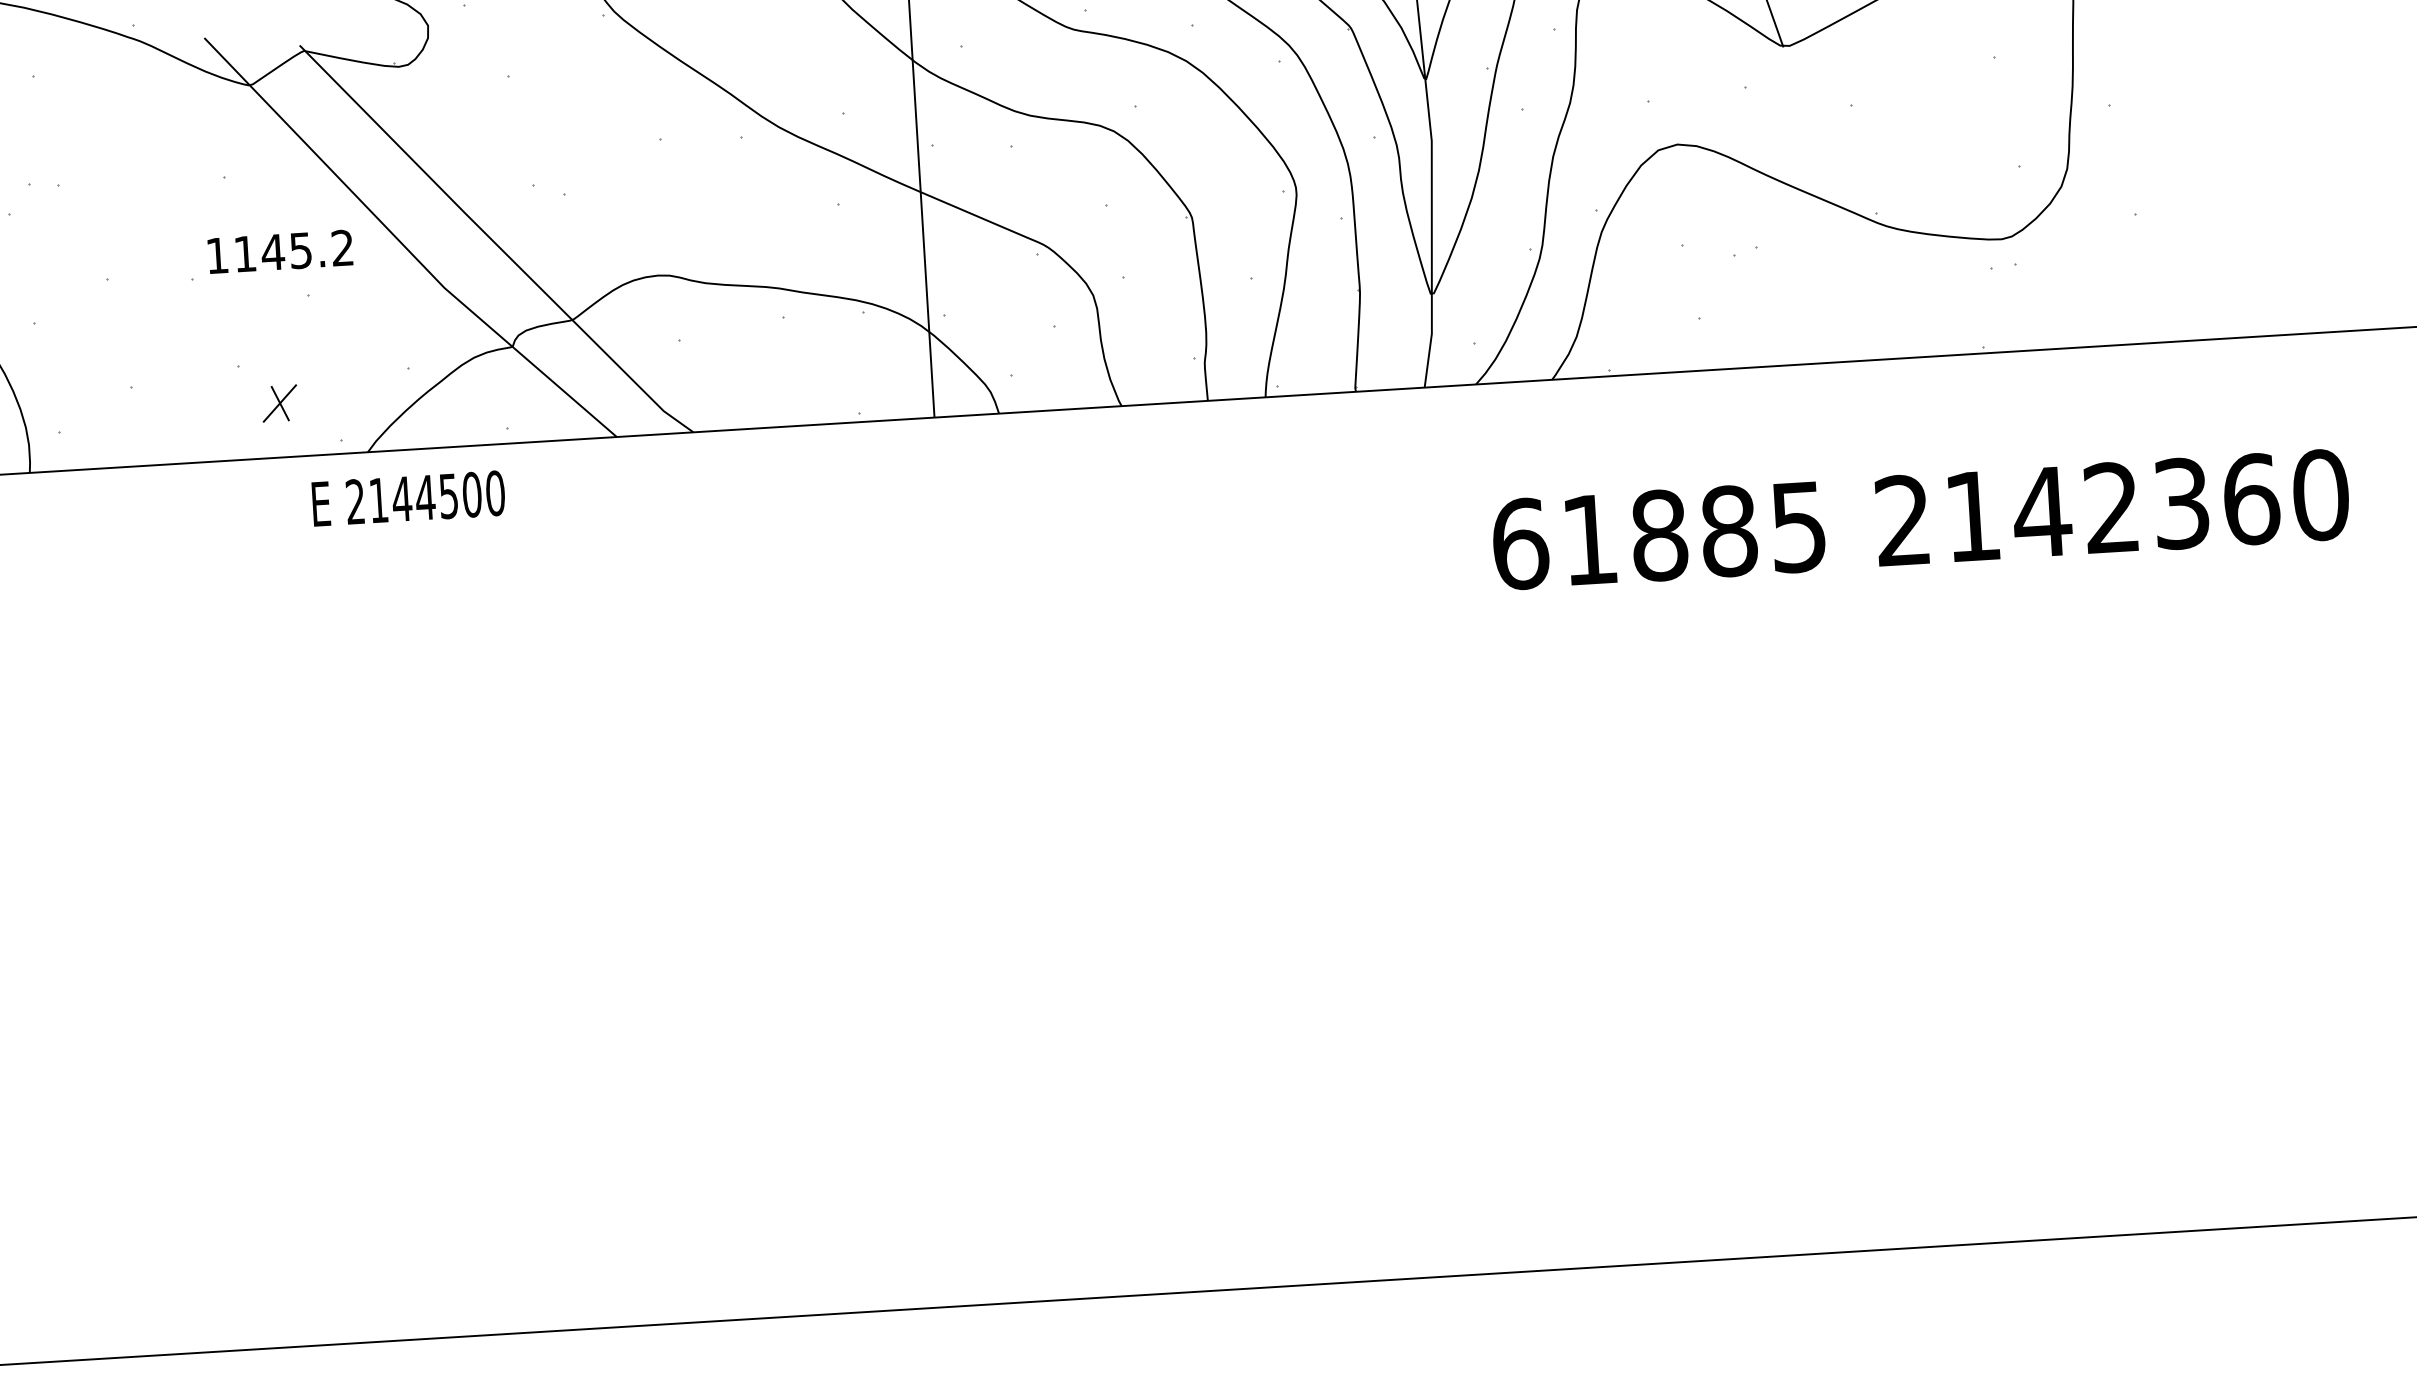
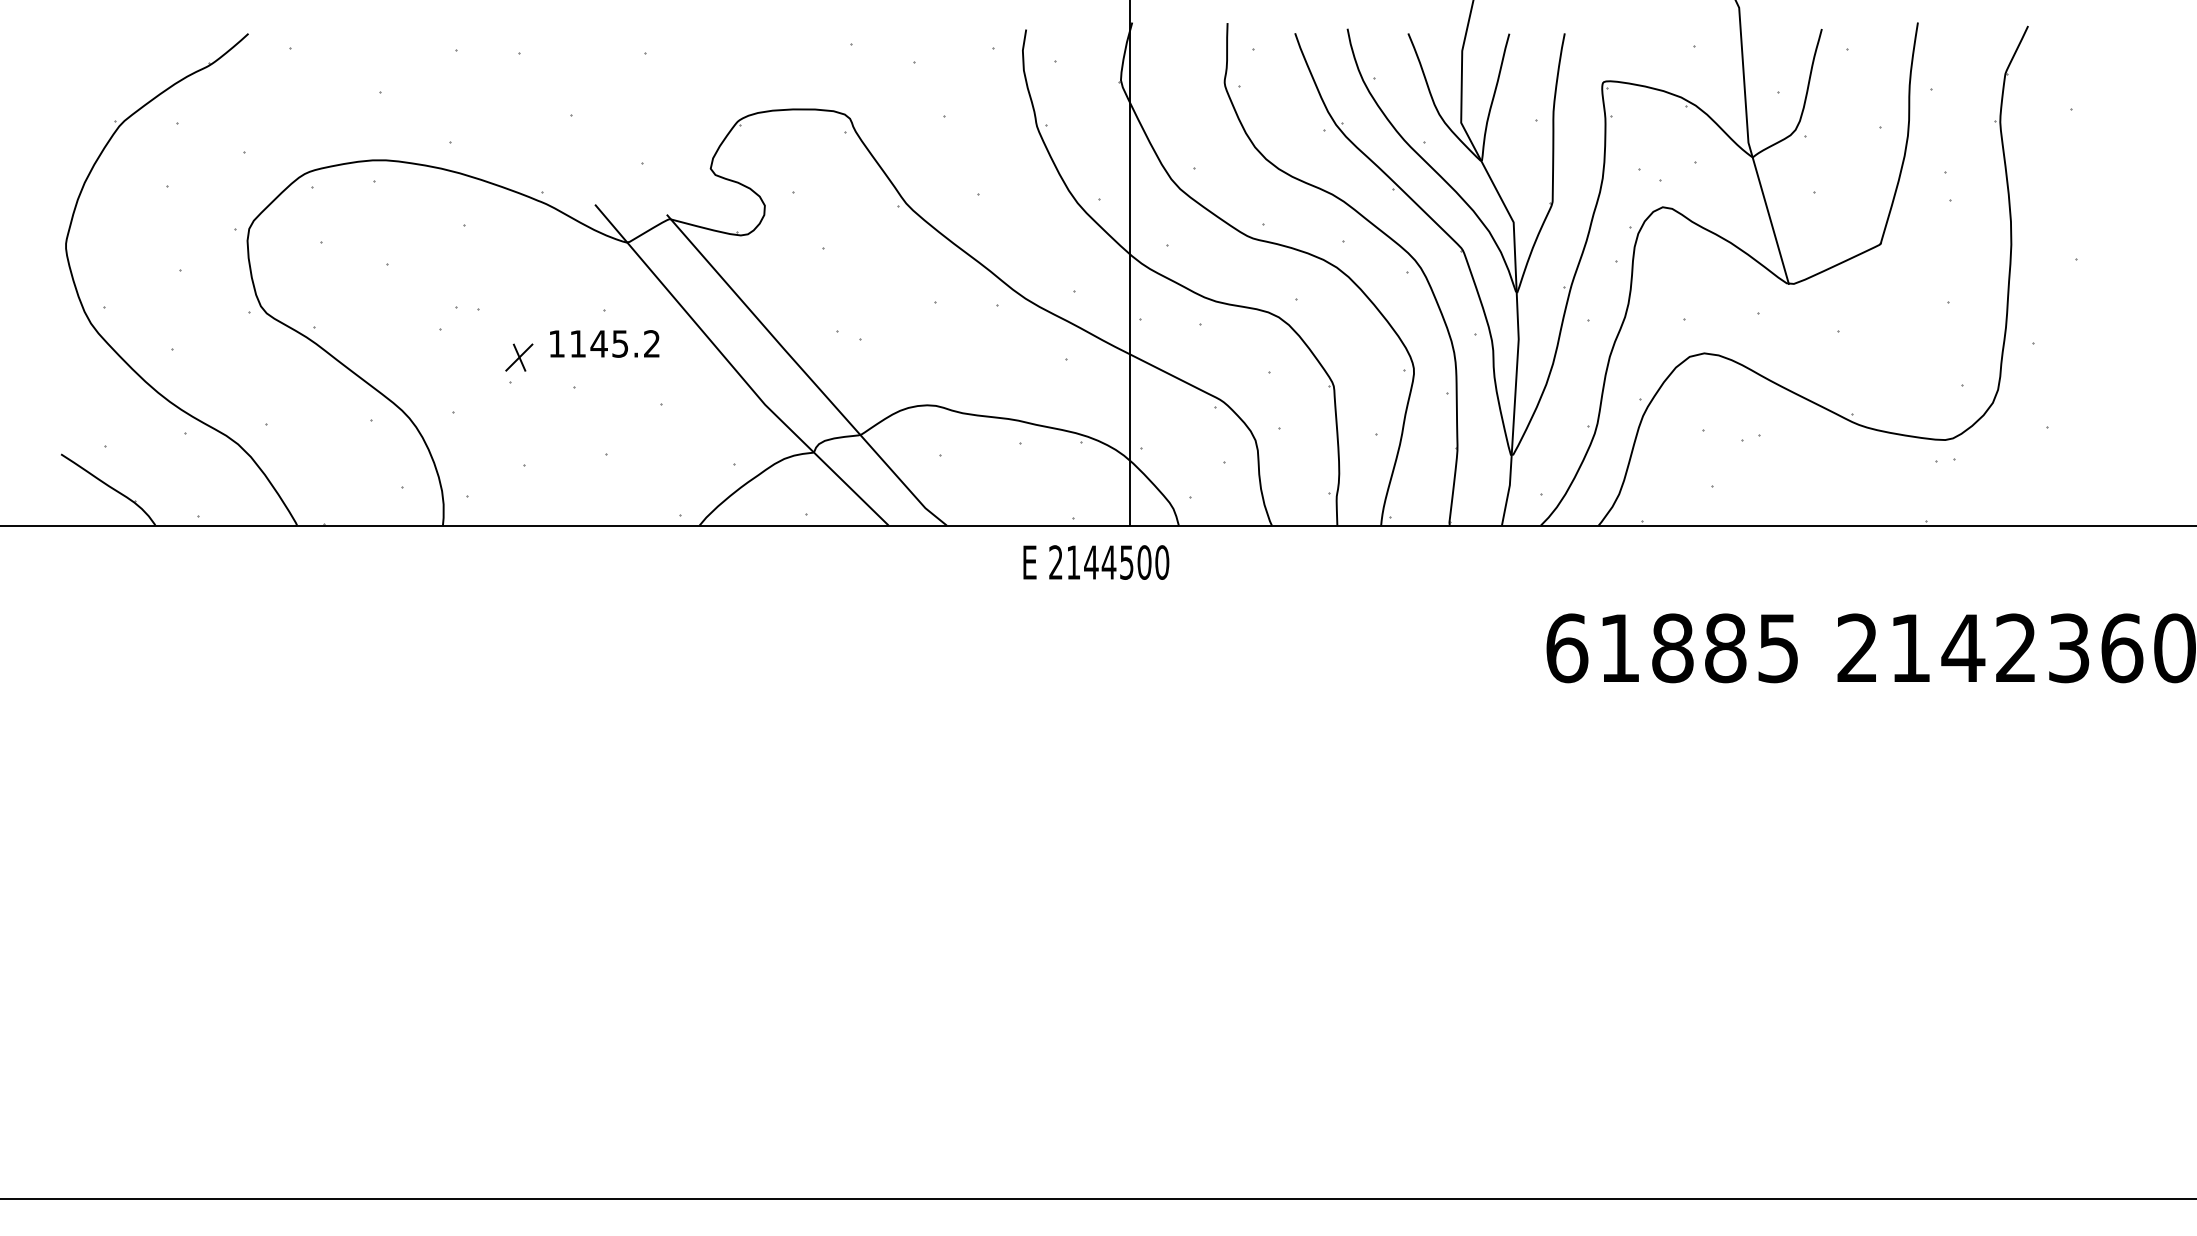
text: (280, 251) -> (604, 343), moved
part: (280, 403) -> (519, 357), moved
text: (408, 498) -> (1096, 562), moved

